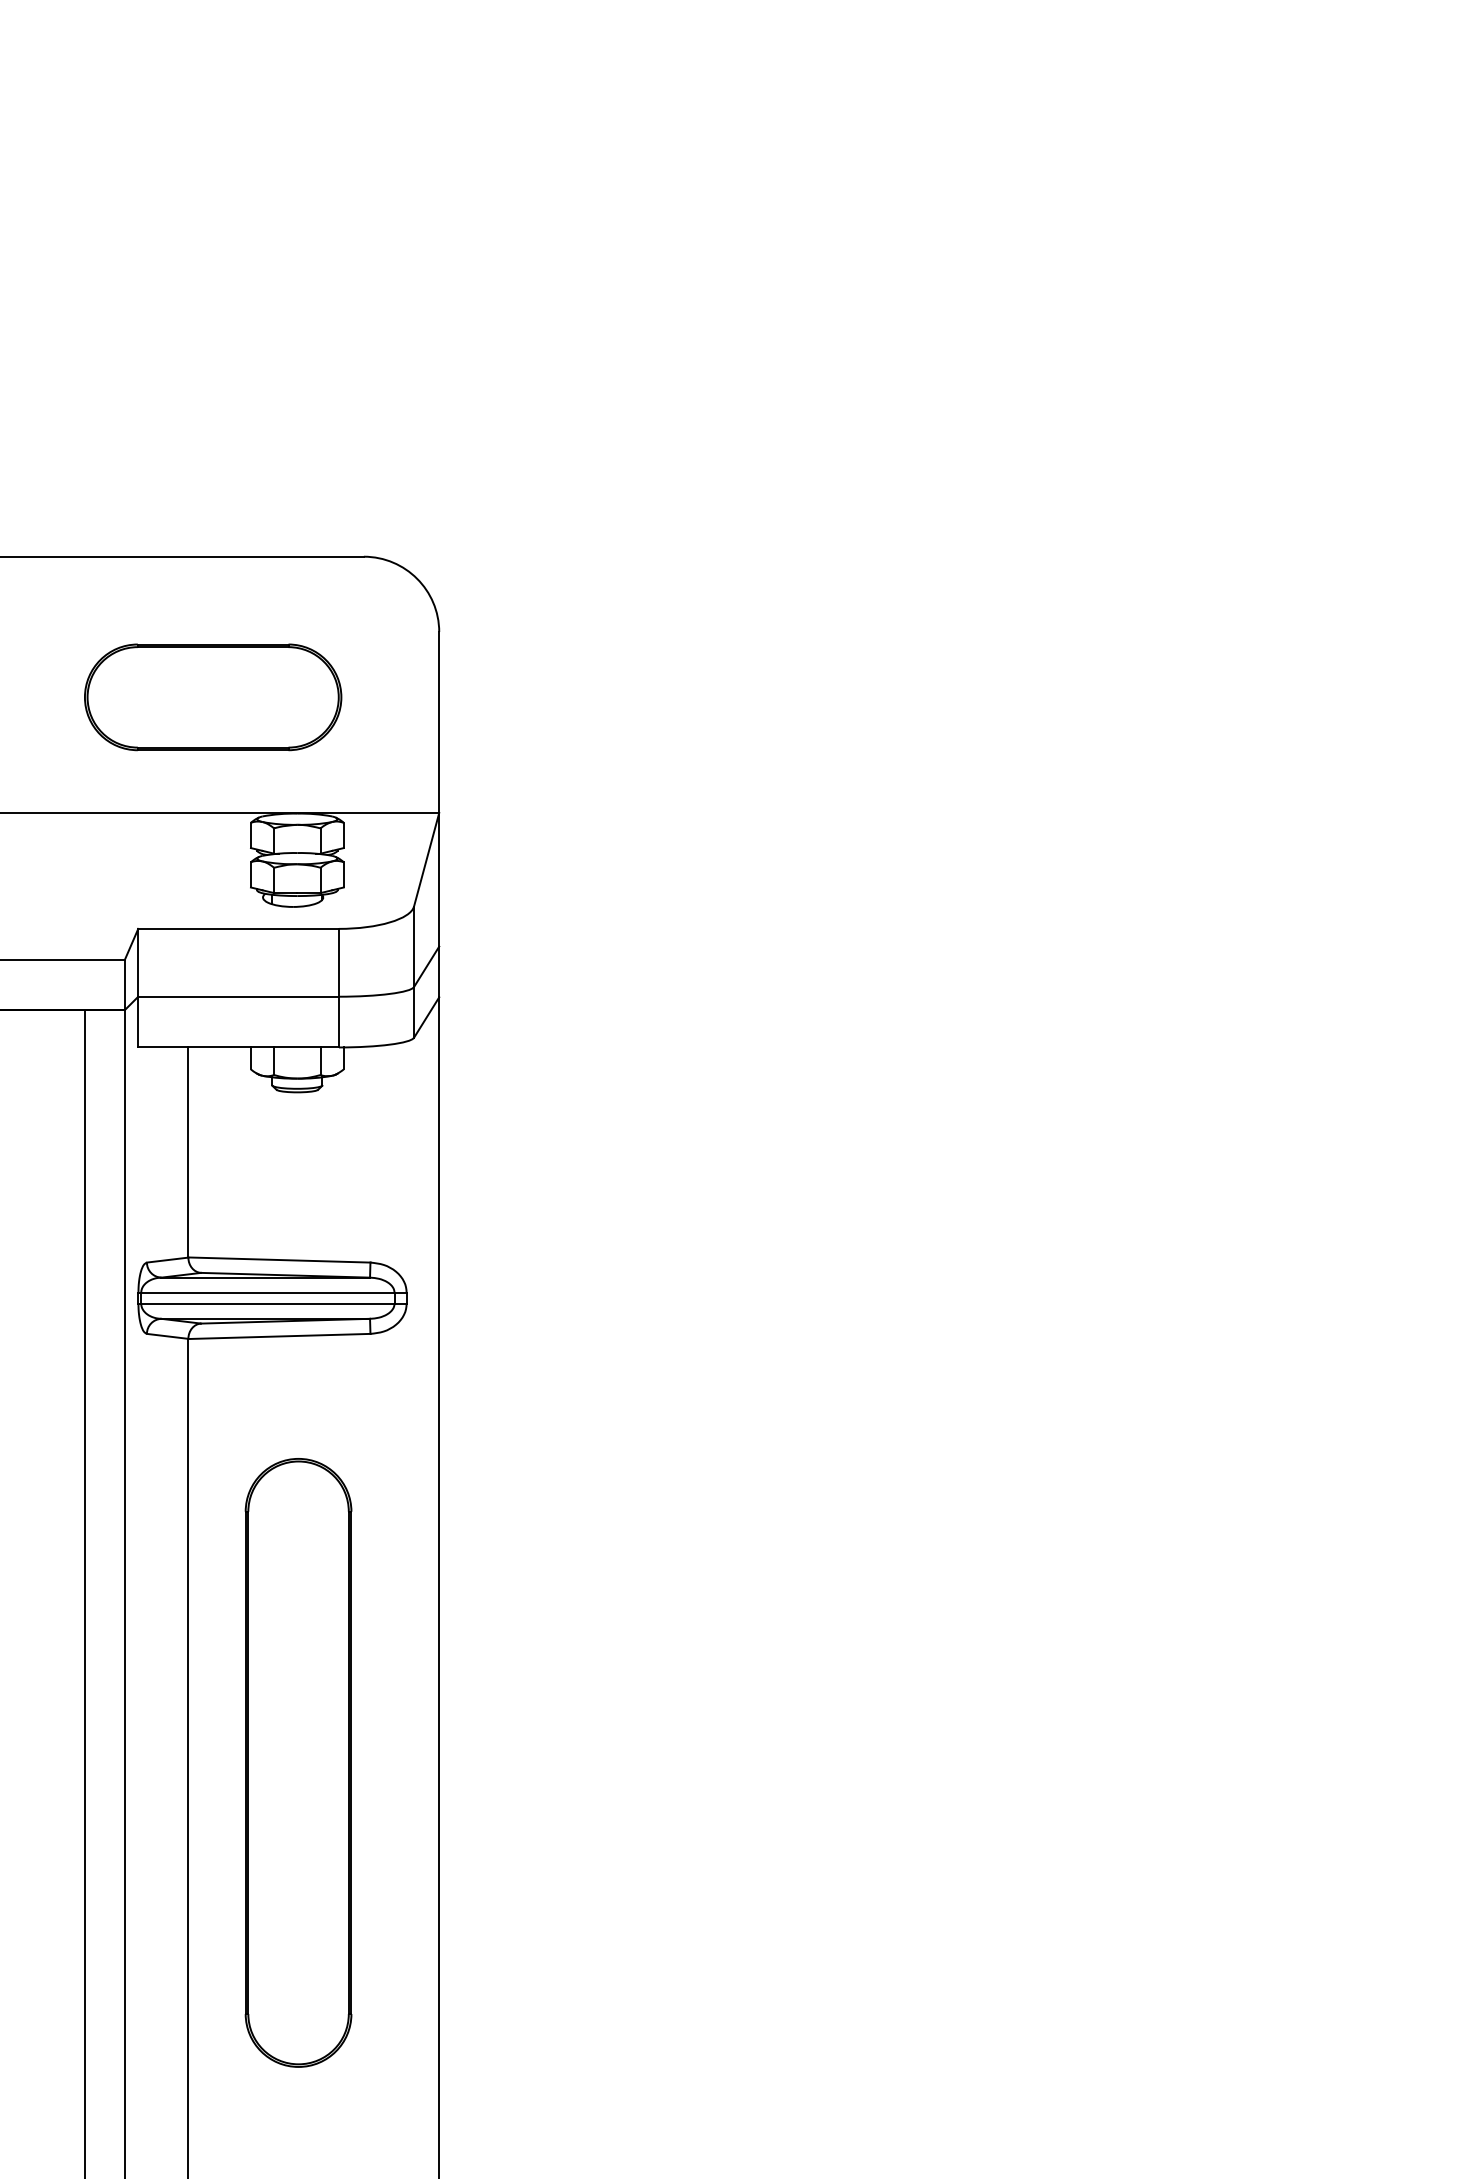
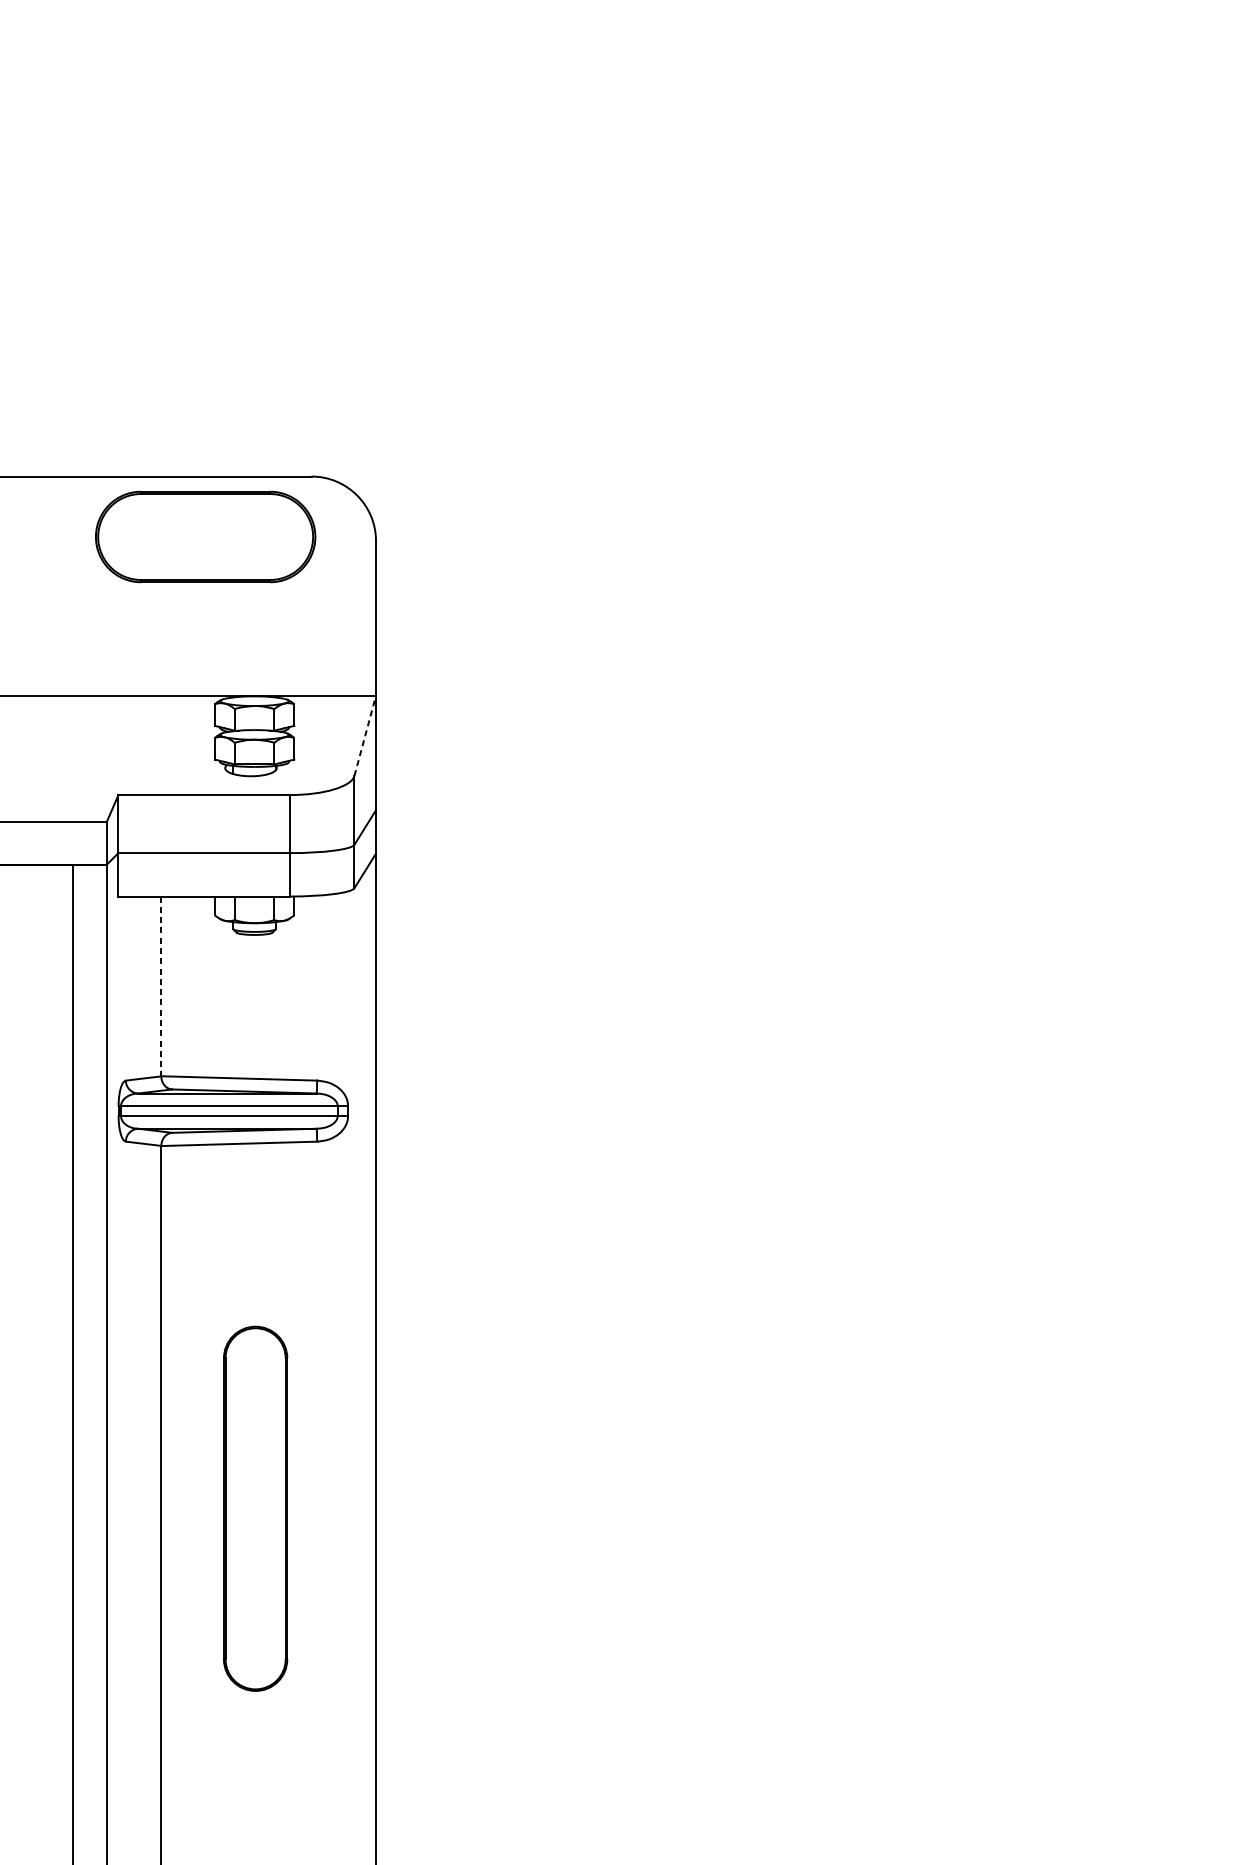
part: (213, 697) -> (205, 537), moved
line: (426, 859) -> (365, 735), solid -> dashed
line: (188, 1152) -> (161, 986), solid -> dashed
part: (298, 1762) -> (255, 1508), size x0.7

